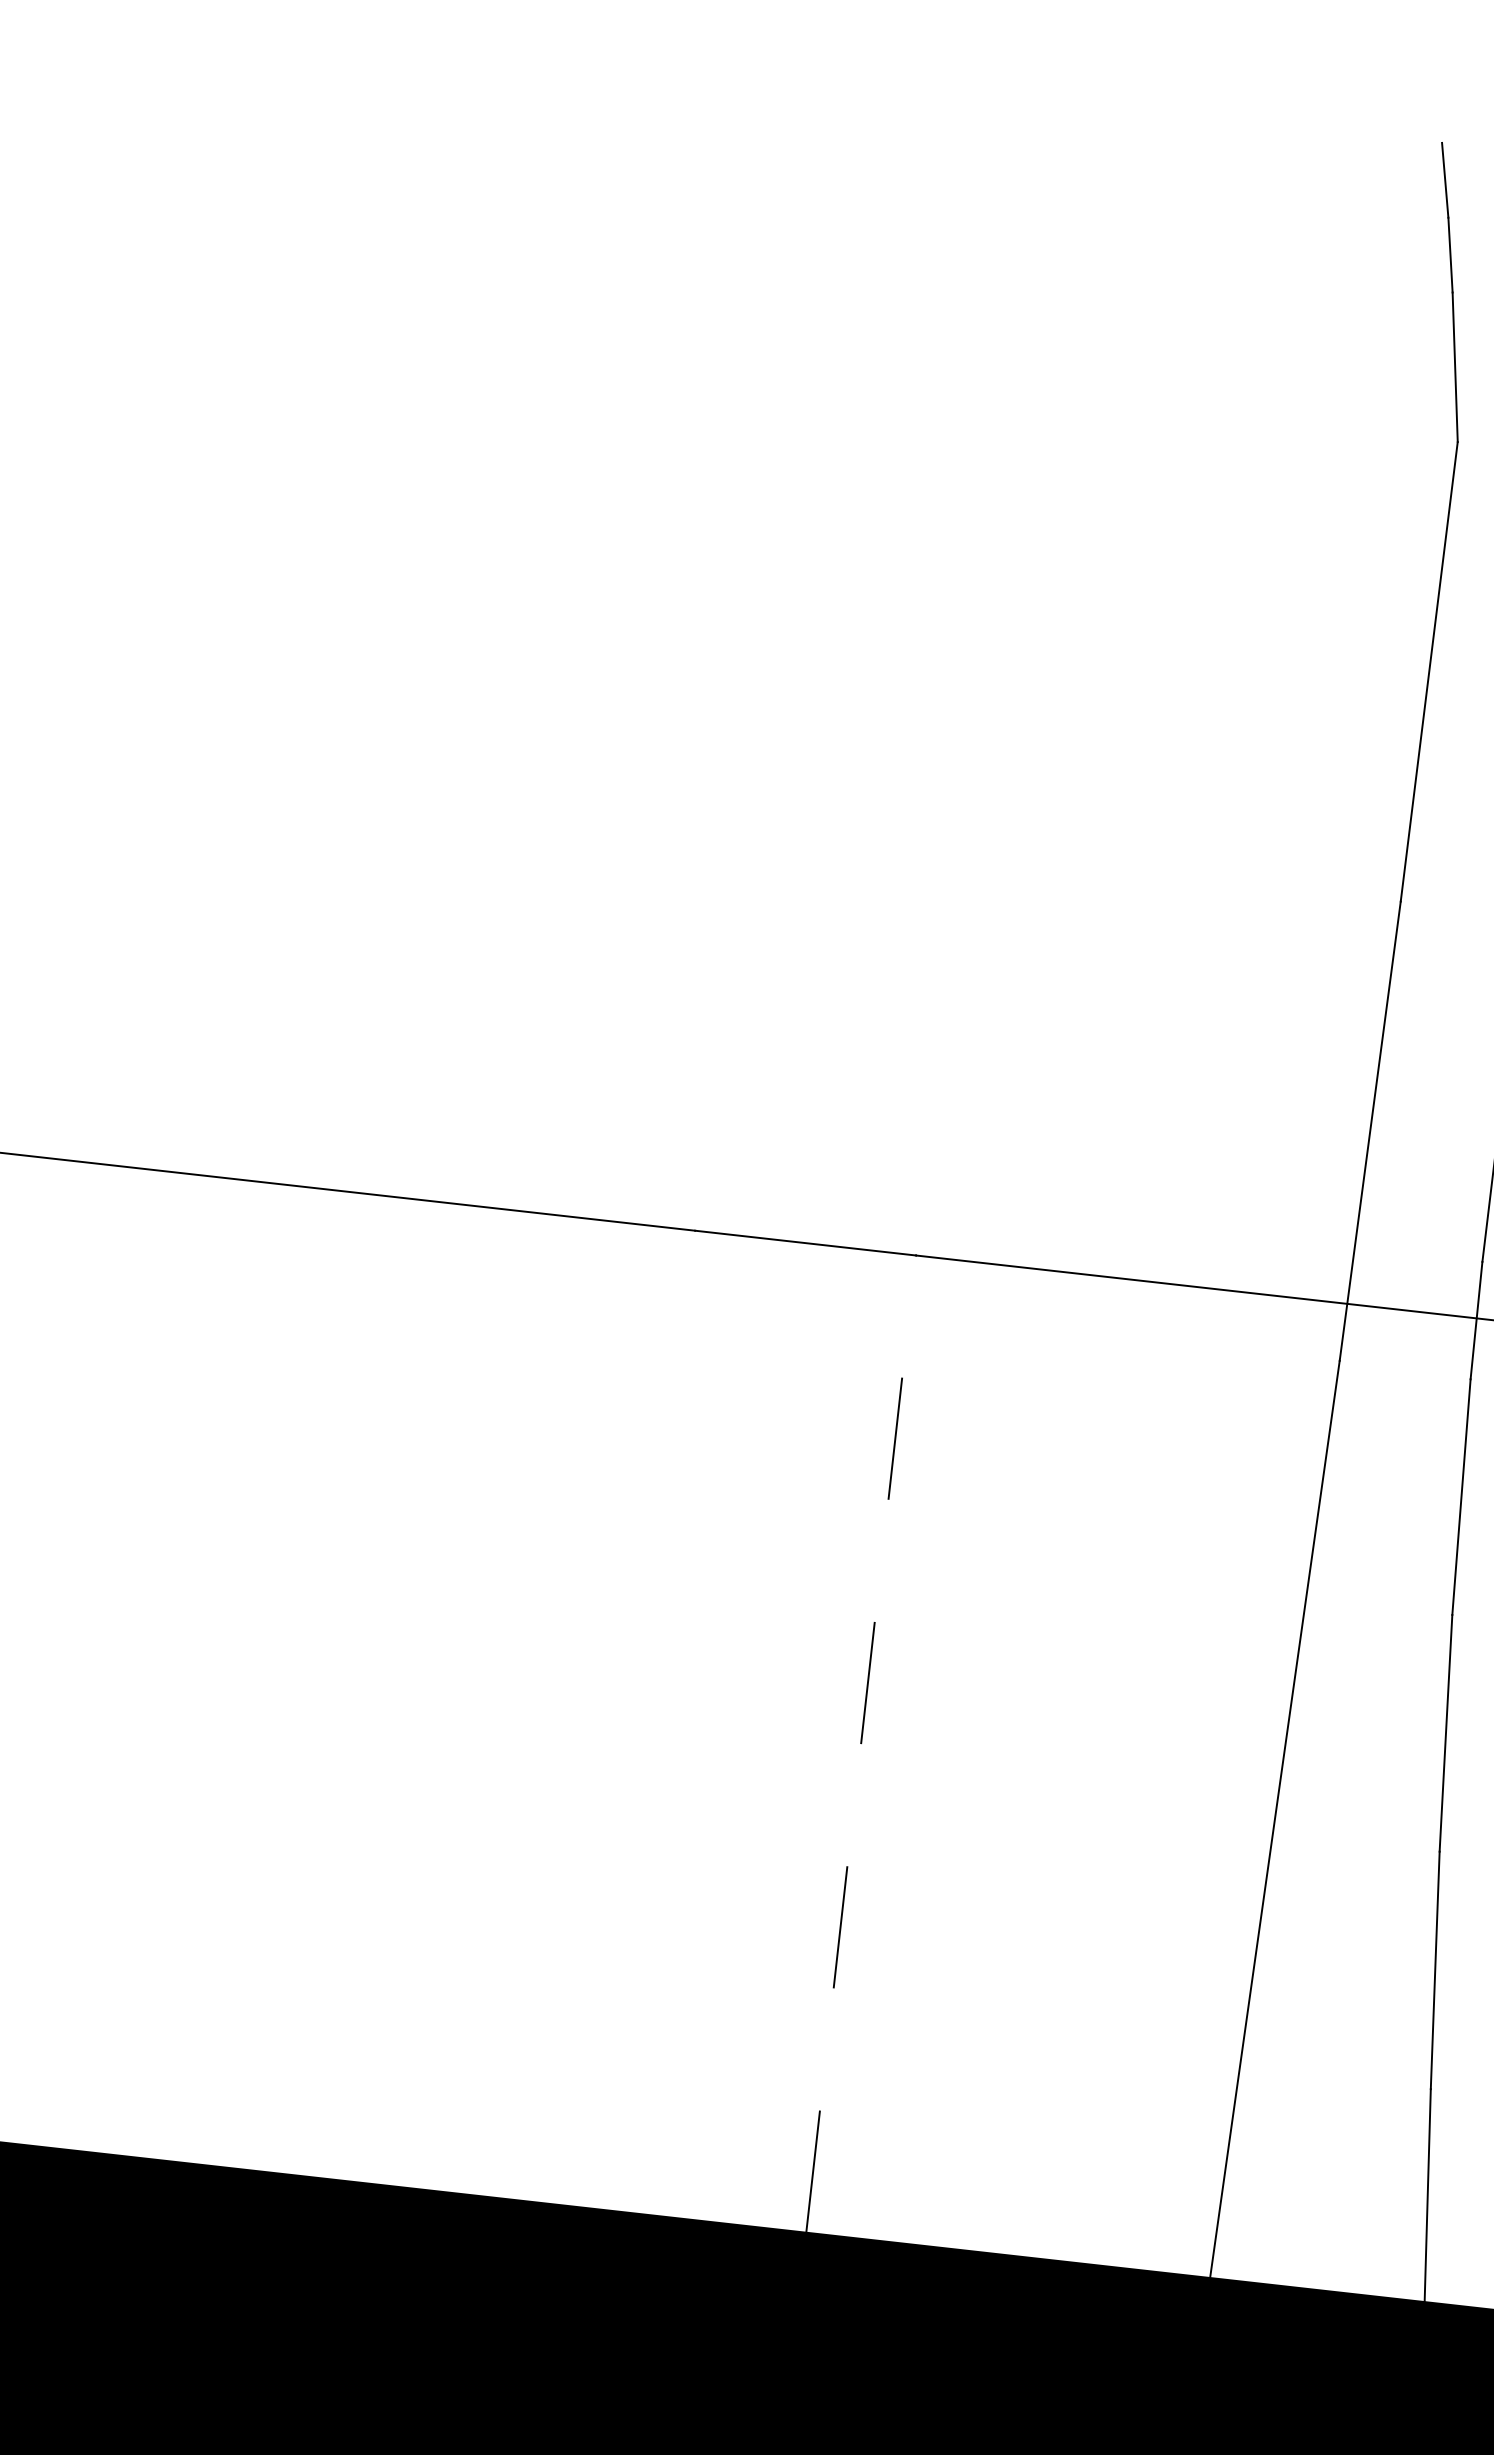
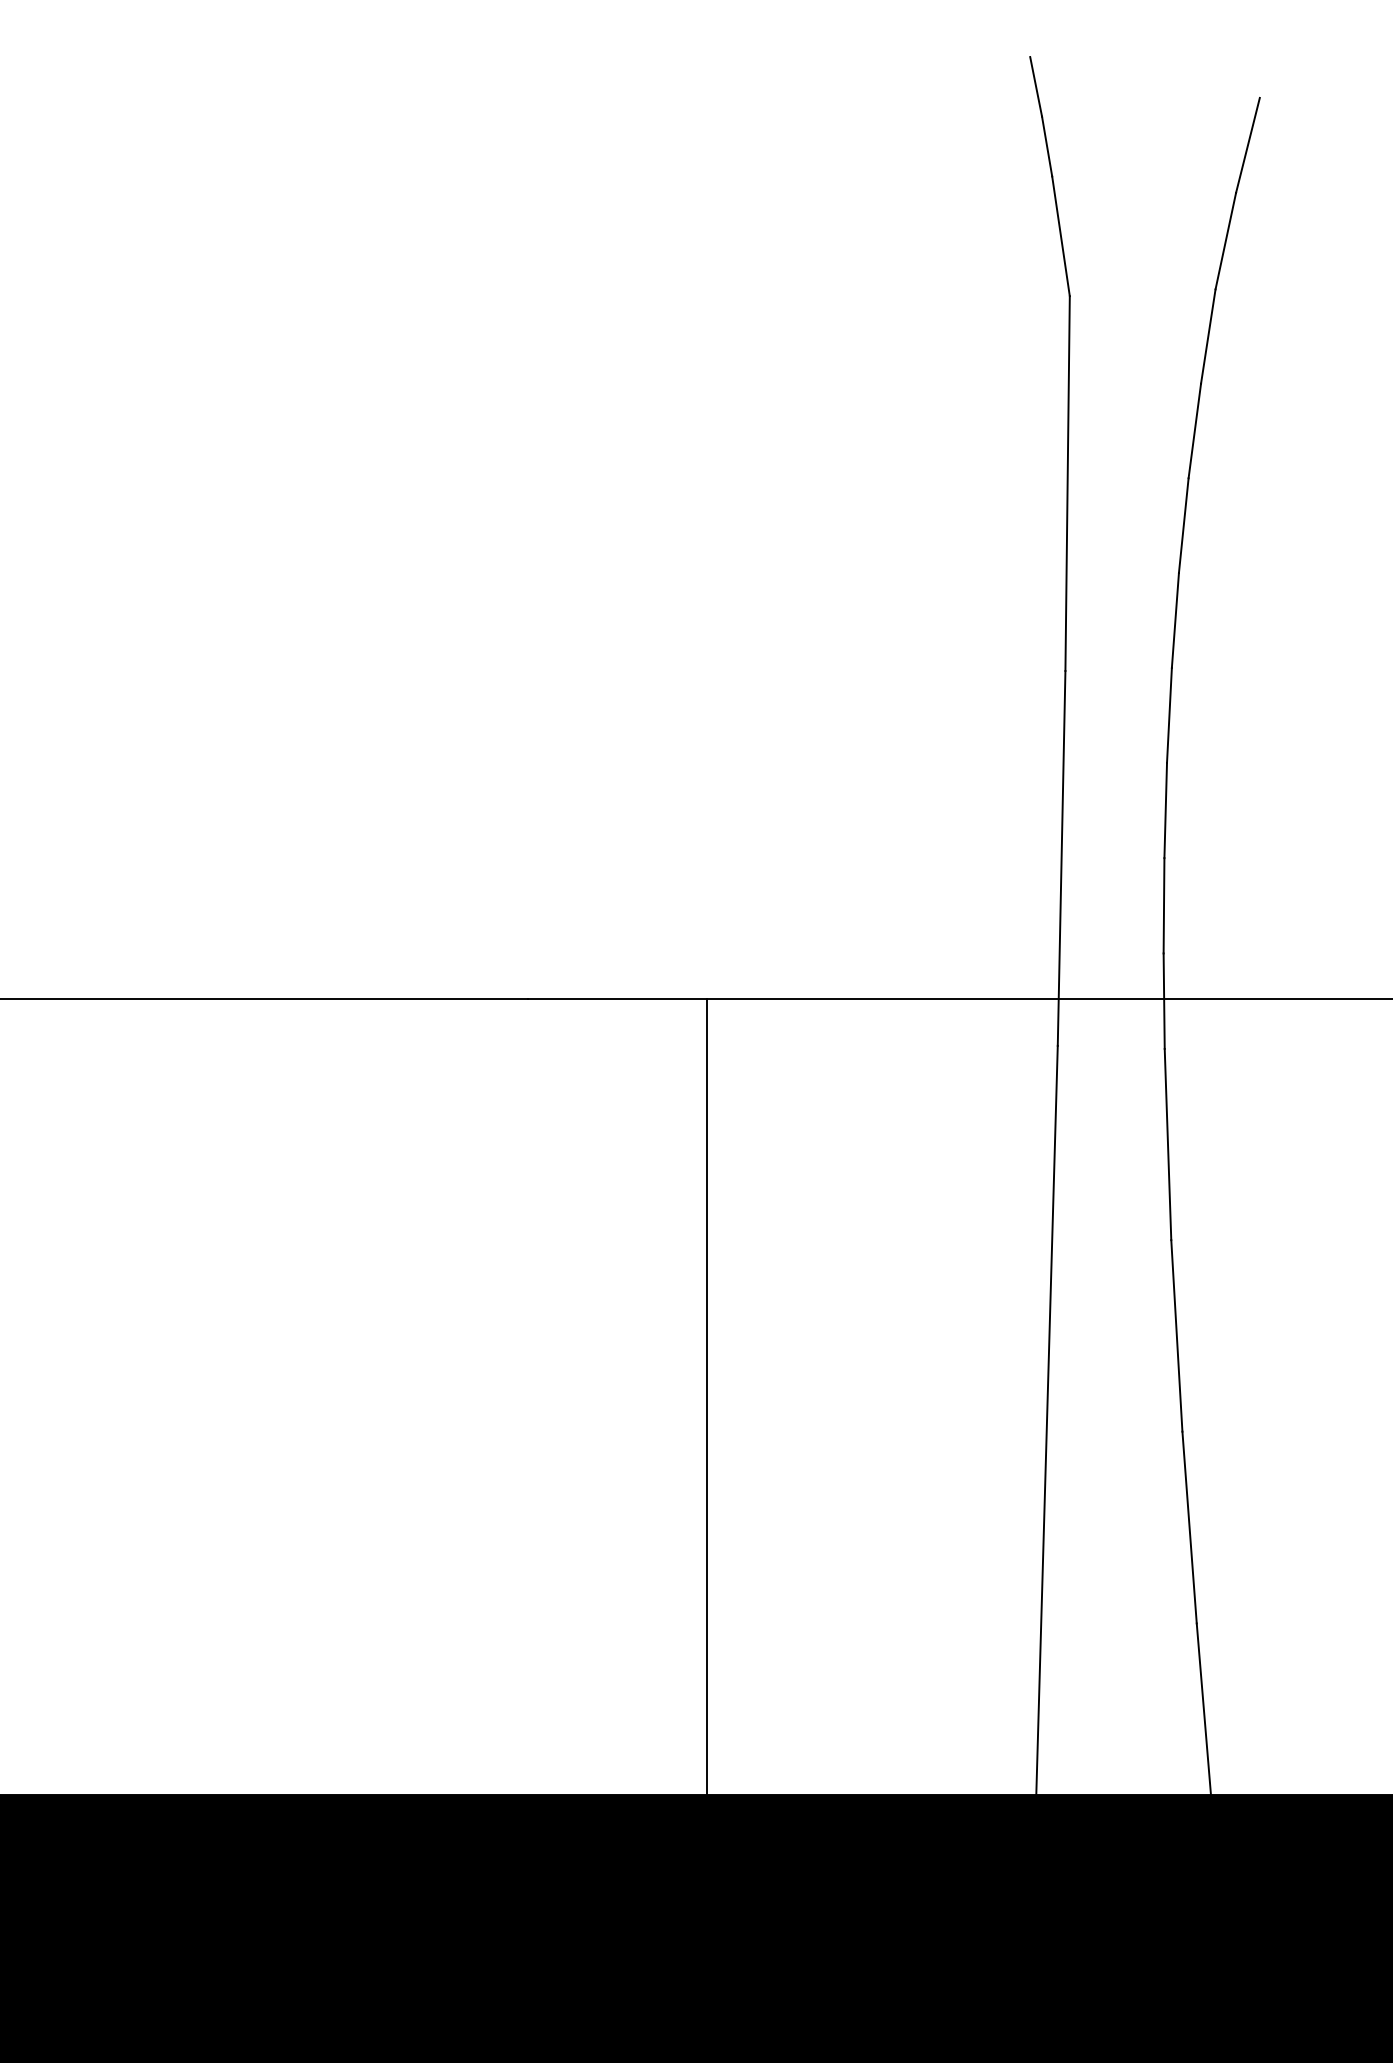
line: (861, 1744) -> (707, 1397), dashed -> solid

